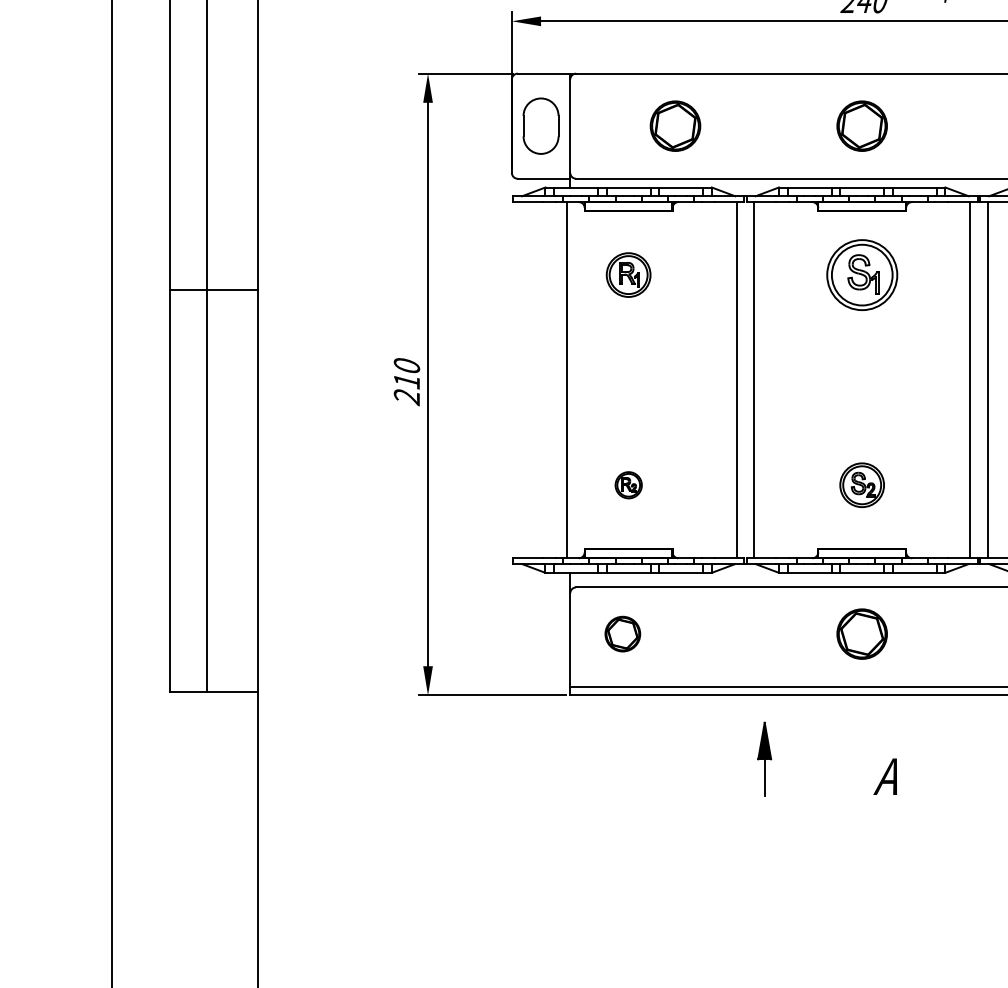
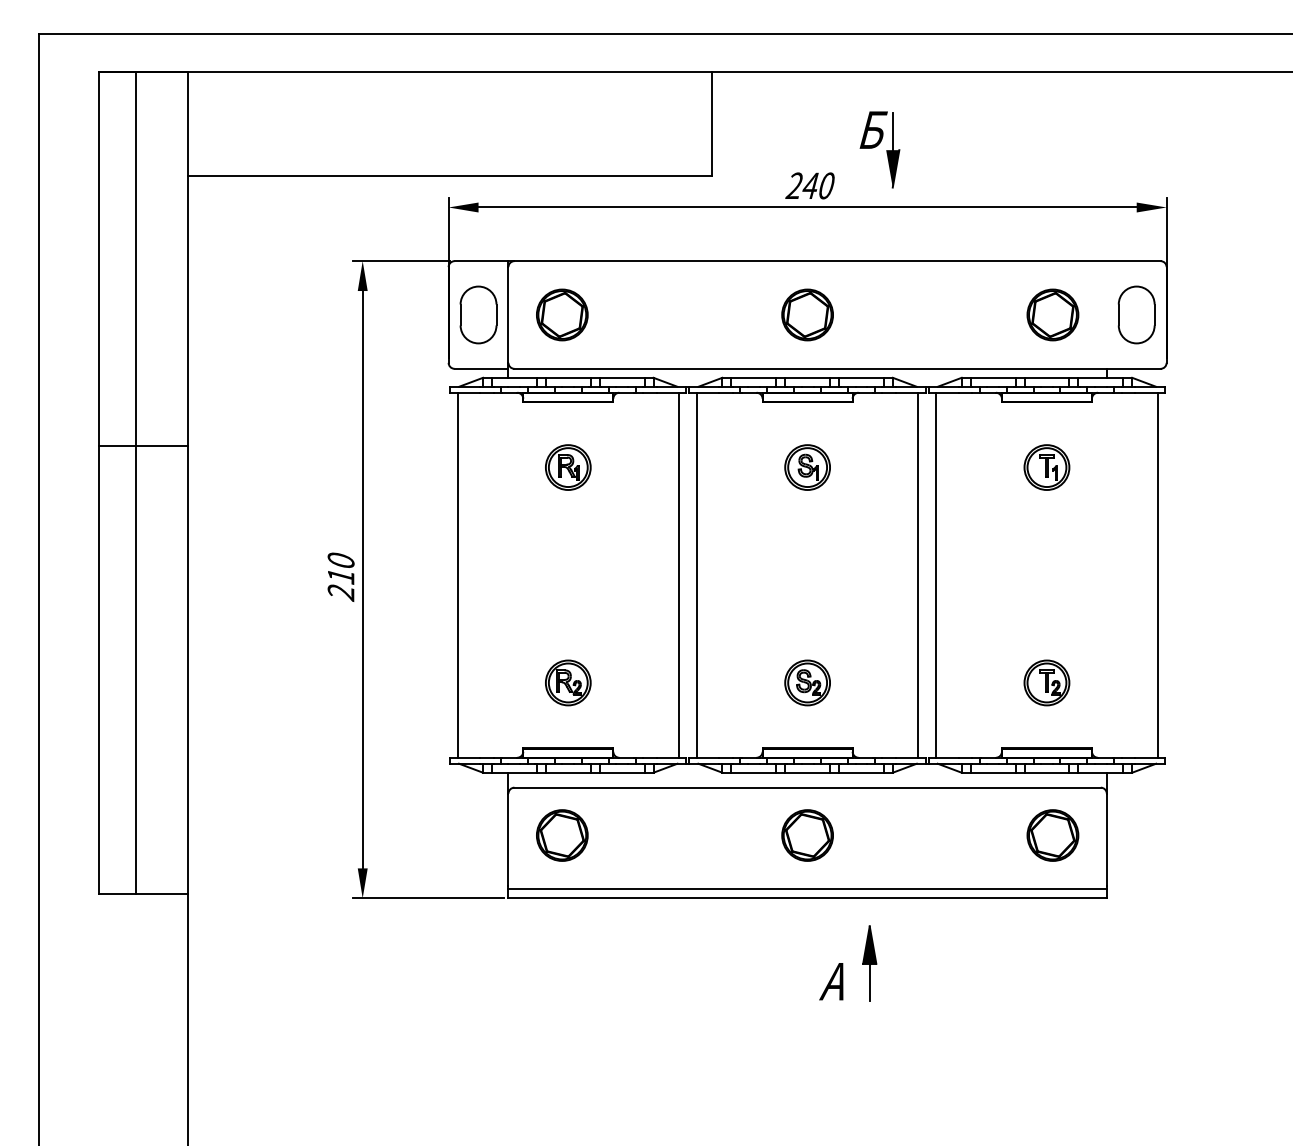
part: (675, 125) -> (562, 314), moved
part: (862, 275) -> (807, 467), size x0.62
line: (214, 289) -> (143, 445), moved
line: (566, 379) -> (457, 574), moved
part: (628, 484) -> (568, 682), size x1.67
part: (622, 634) -> (562, 835), size x1.43
part: (764, 759) -> (869, 963), moved

